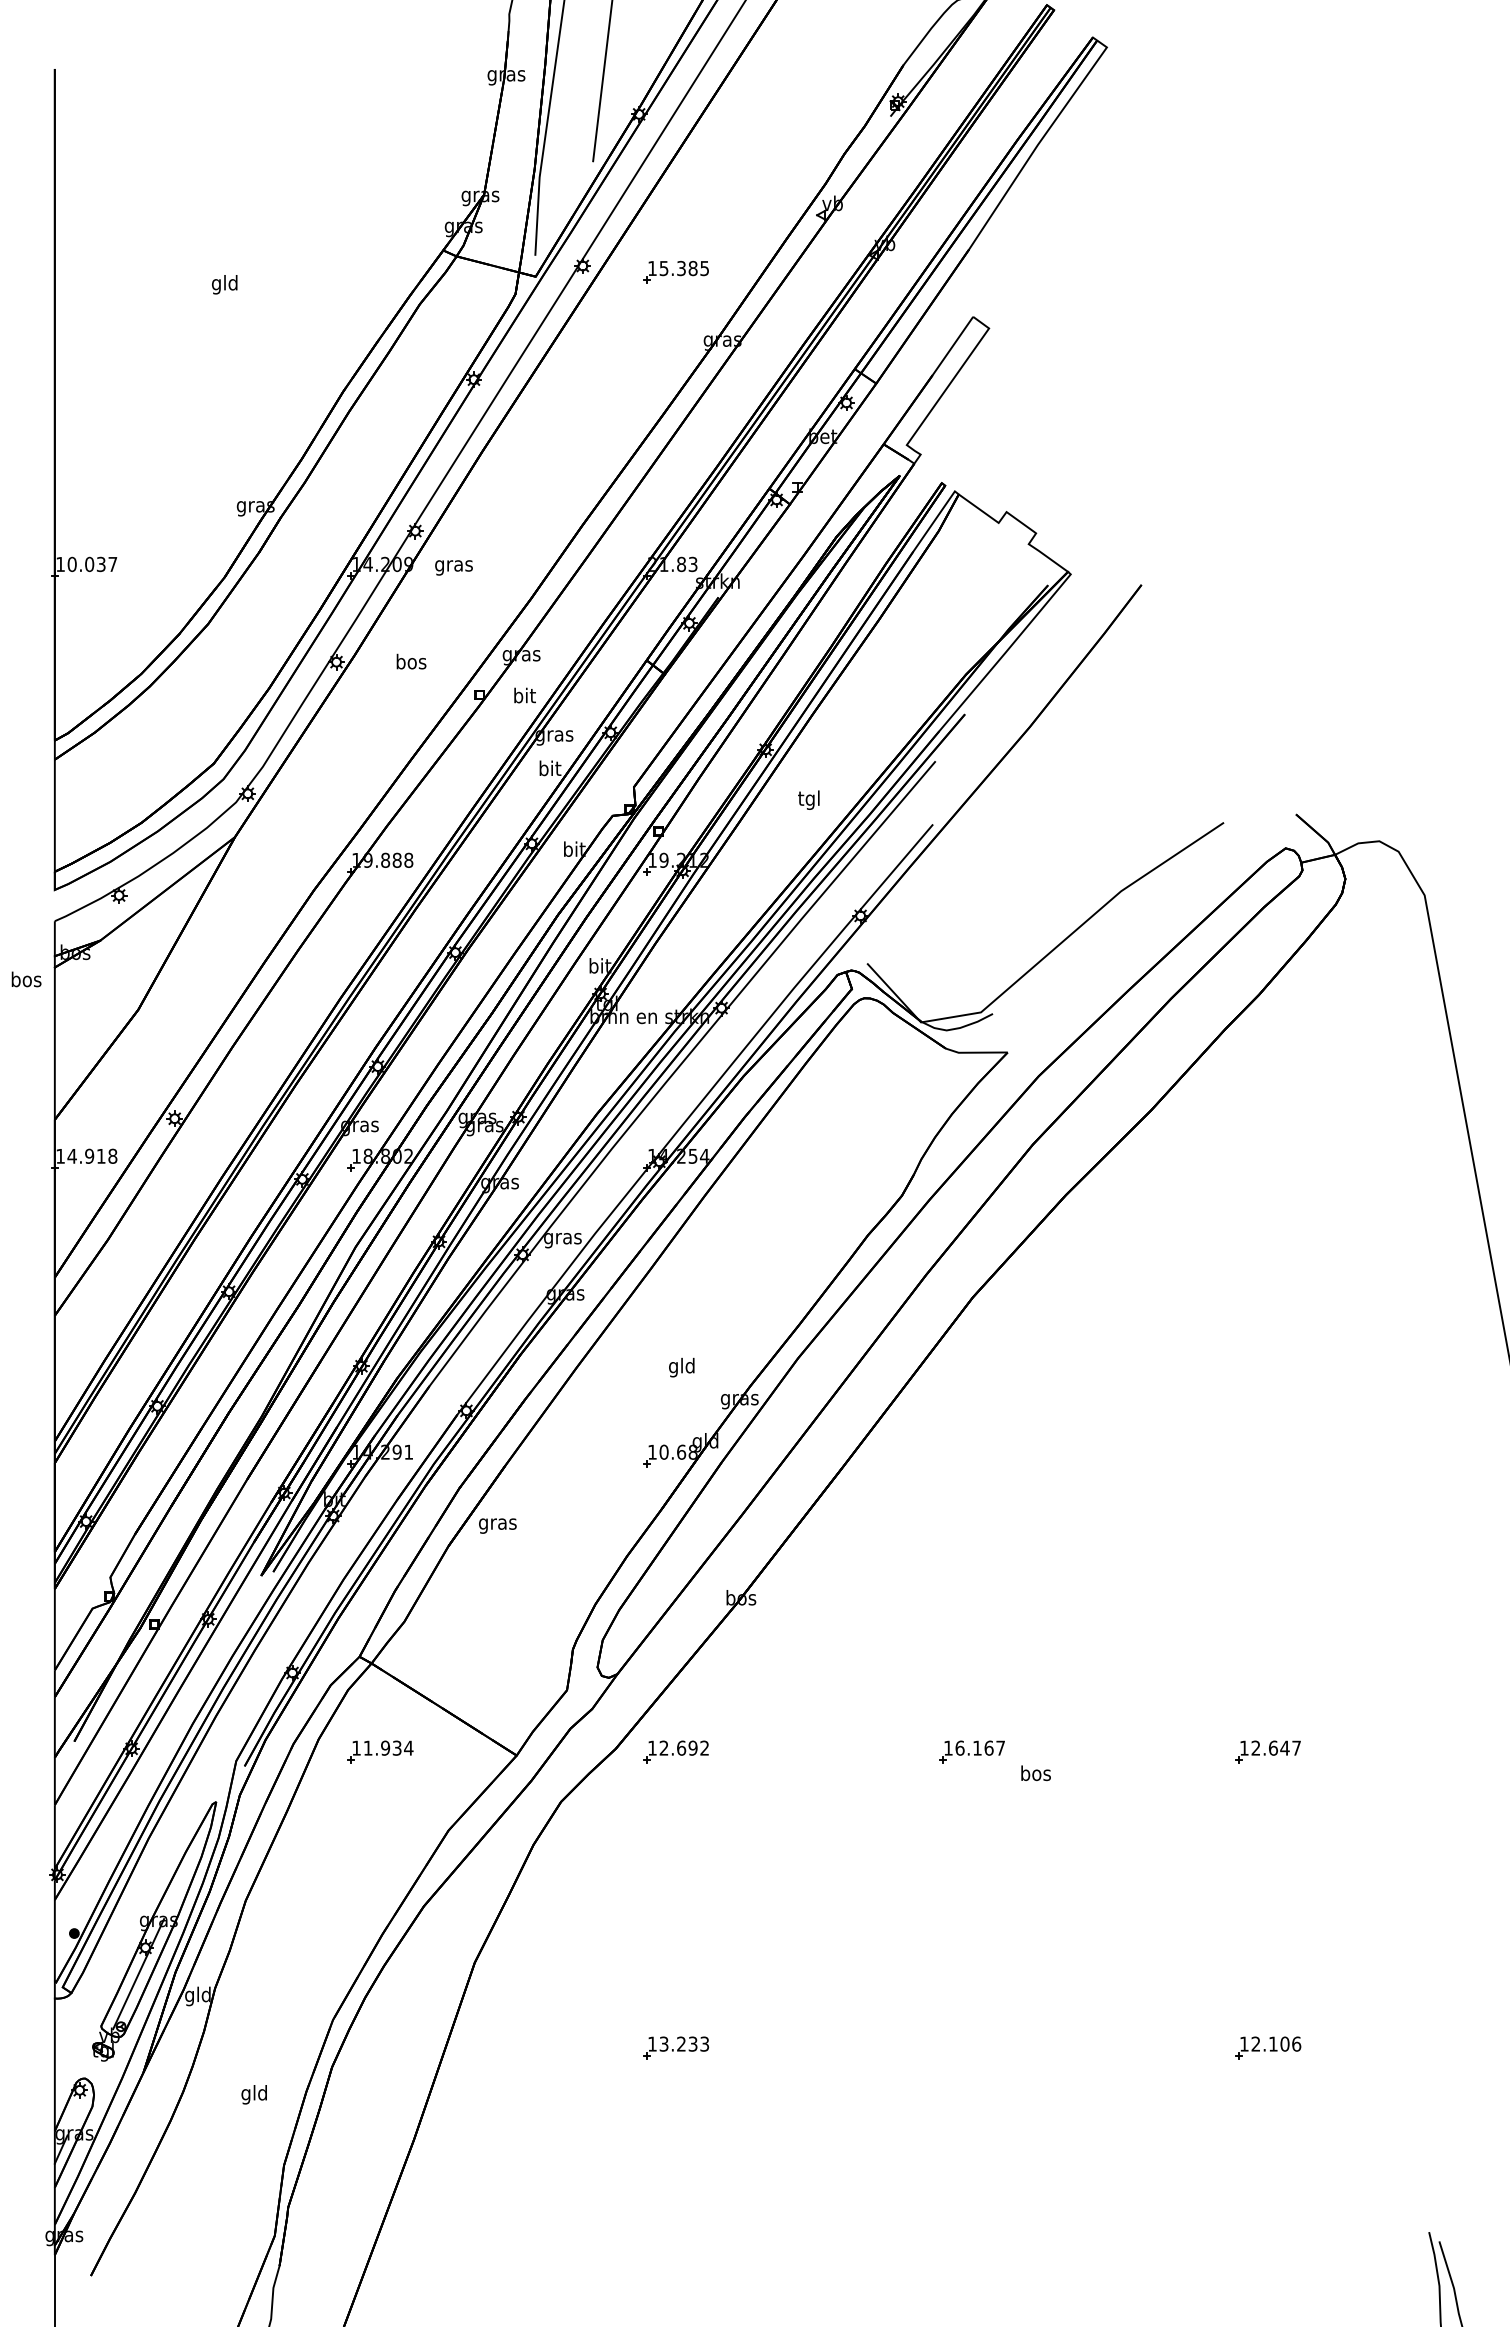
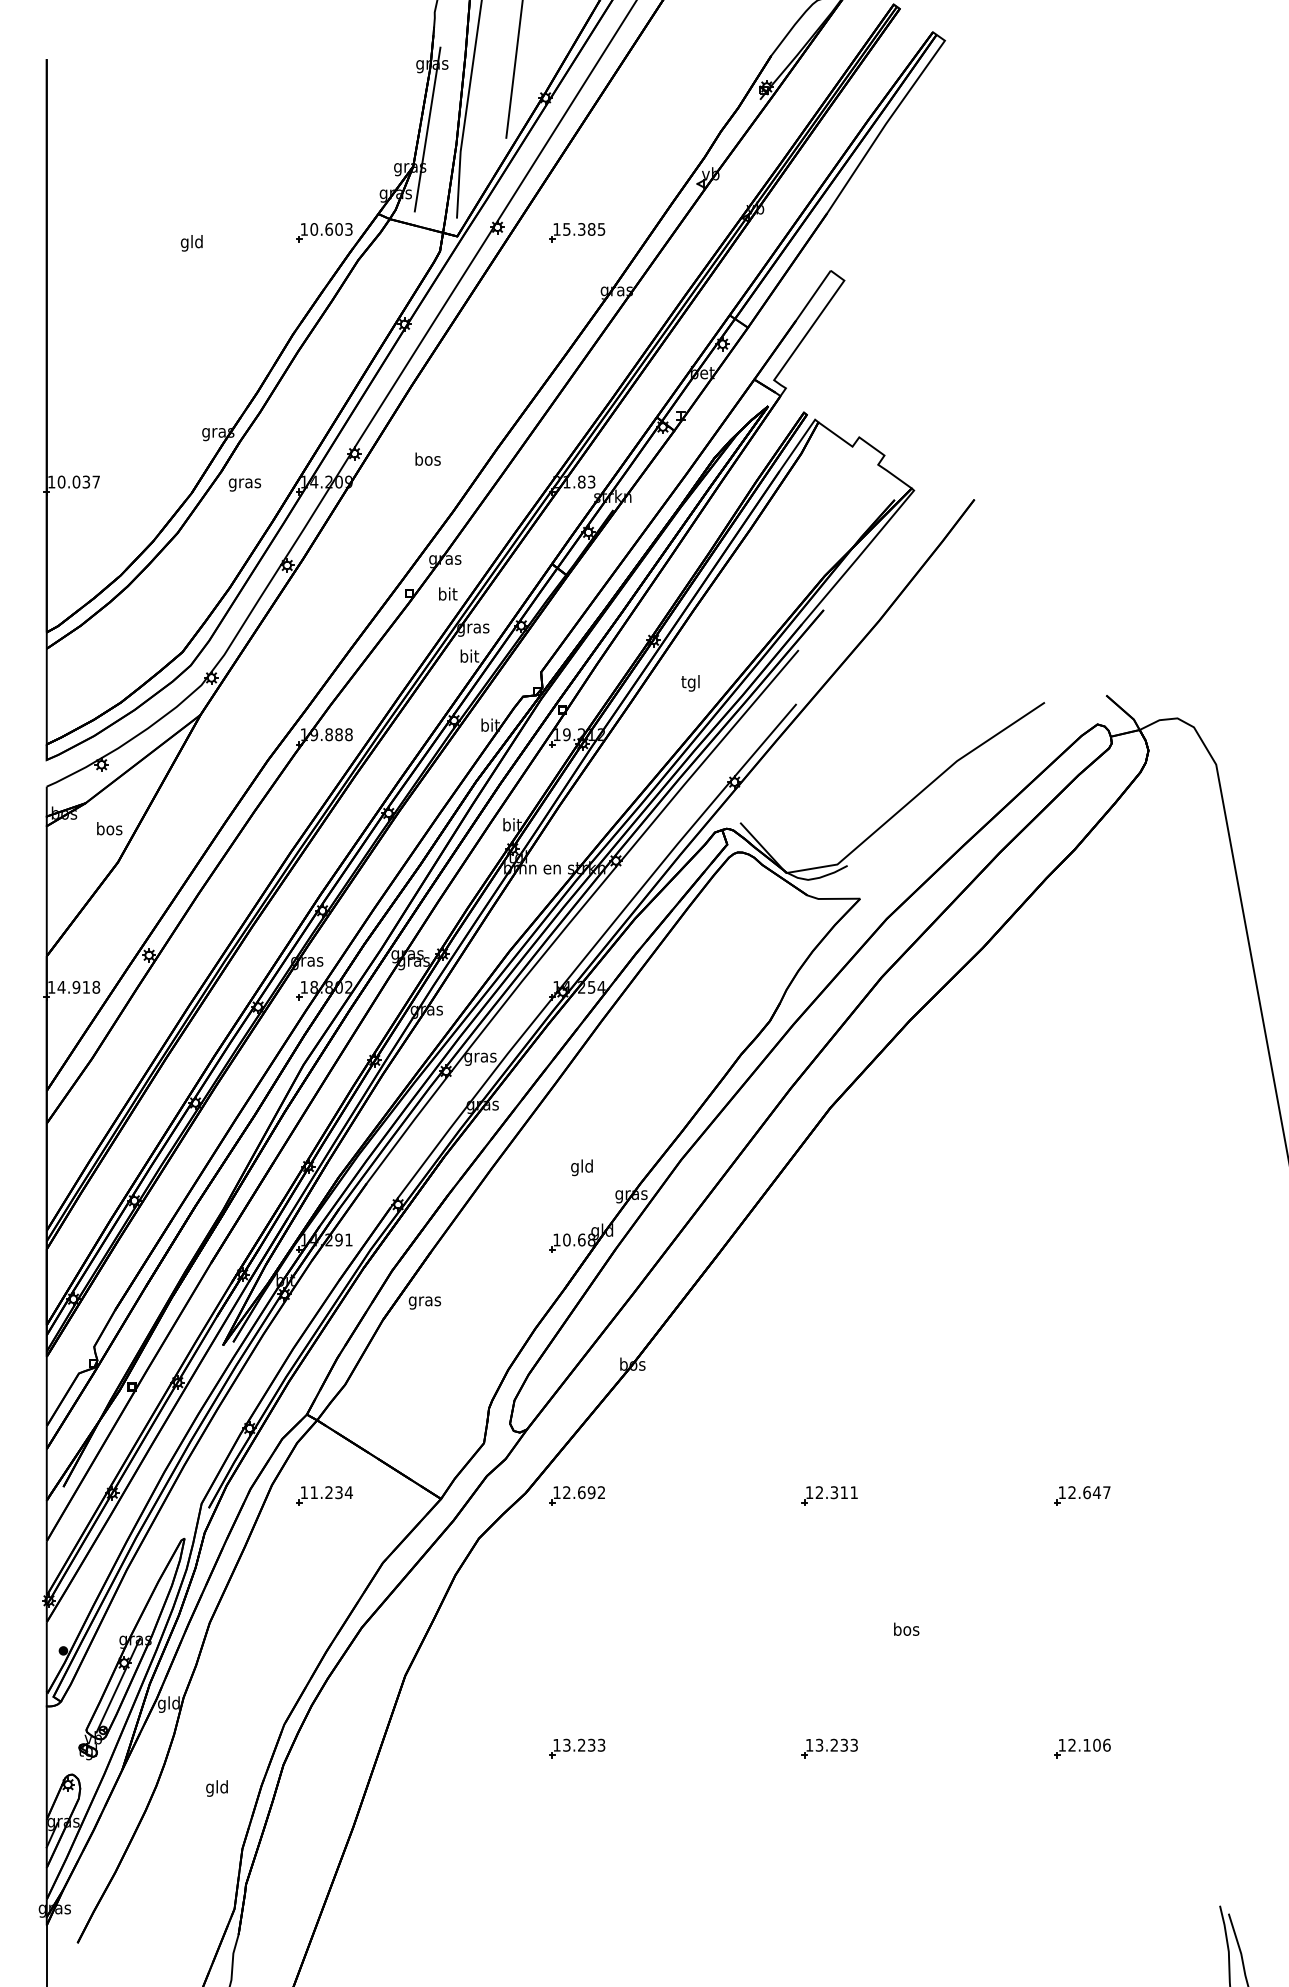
line: (500, 151) -> (427, 129), added
part: (380, 271) -> (324, 231), added
text: (453, 567) -> (244, 484), moved
text: (411, 661) -> (428, 459), moved
text: (26, 979) -> (109, 828), moved
text: (385, 1747) -> (329, 1492), 11.934 -> 11.234
text: (979, 1747) -> (836, 1492), 16.167 -> 12.311
text: (1035, 1773) -> (906, 1629), moved
part: (971, 2047) -> (829, 1748), added

